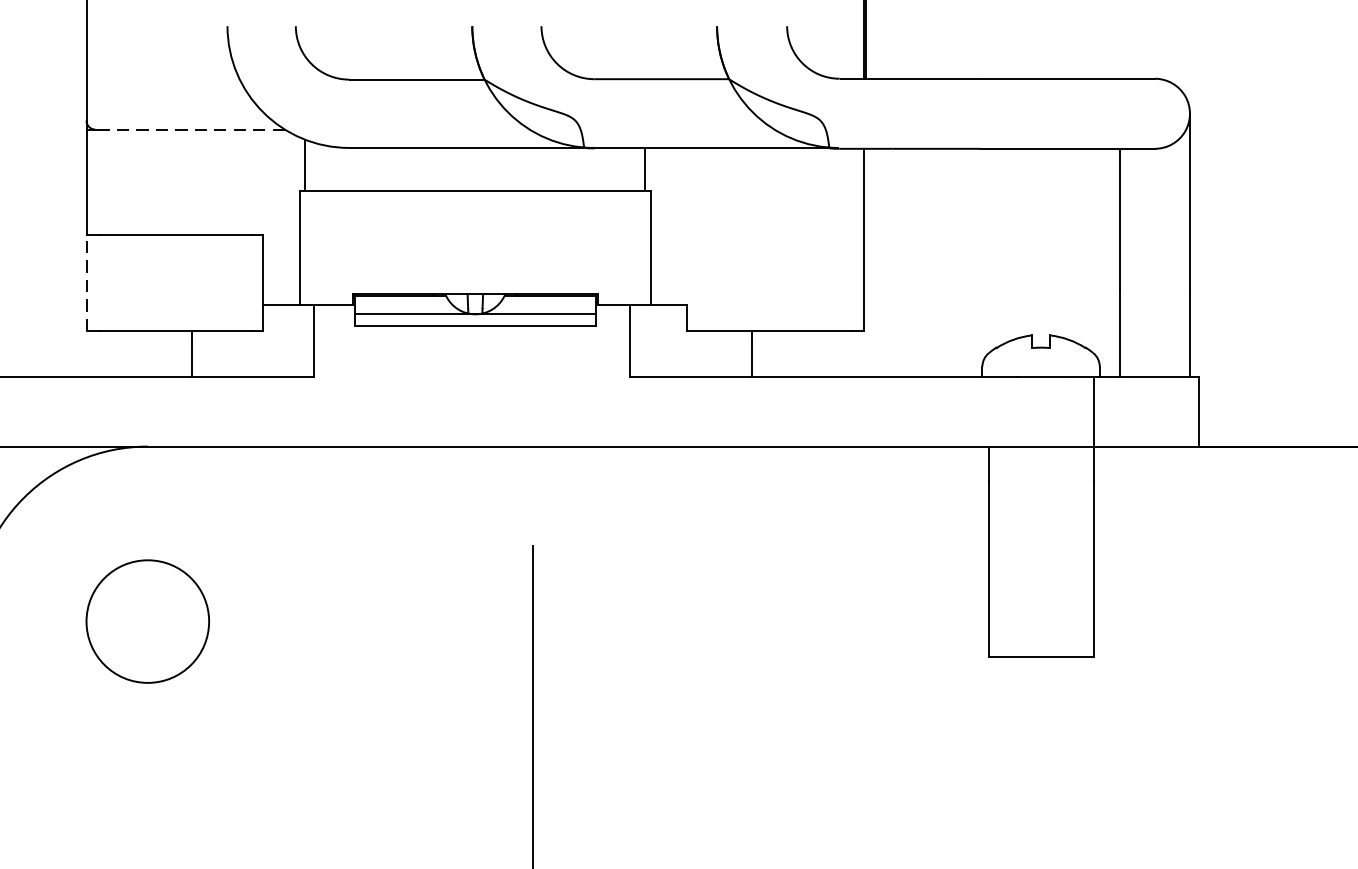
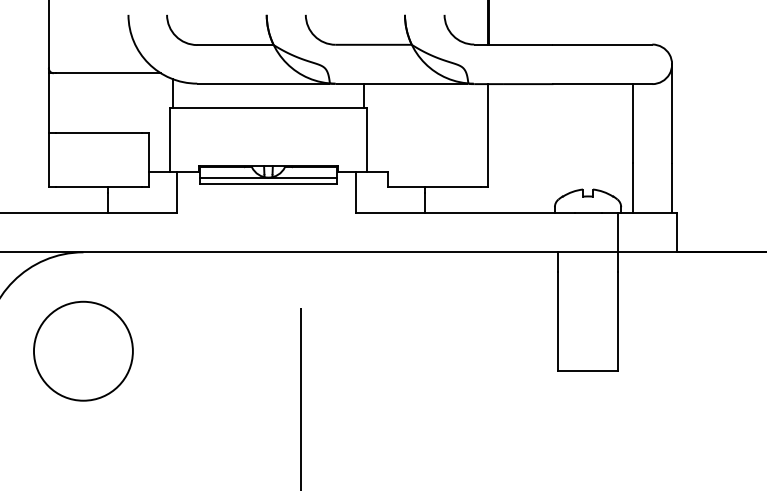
line: (192, 129) -> (108, 73), dashed -> solid
line: (85, 282) -> (48, 159), dashed -> solid
circle: (147, 620) -> (83, 350), size x1.43

